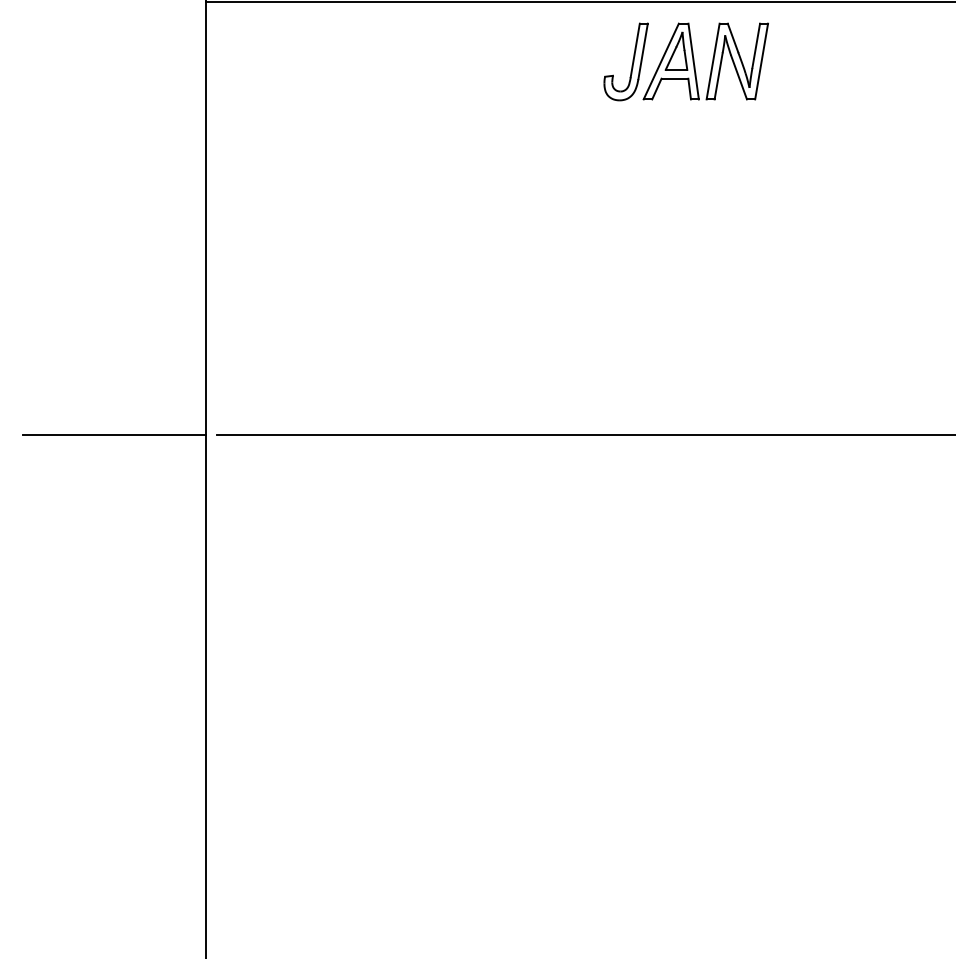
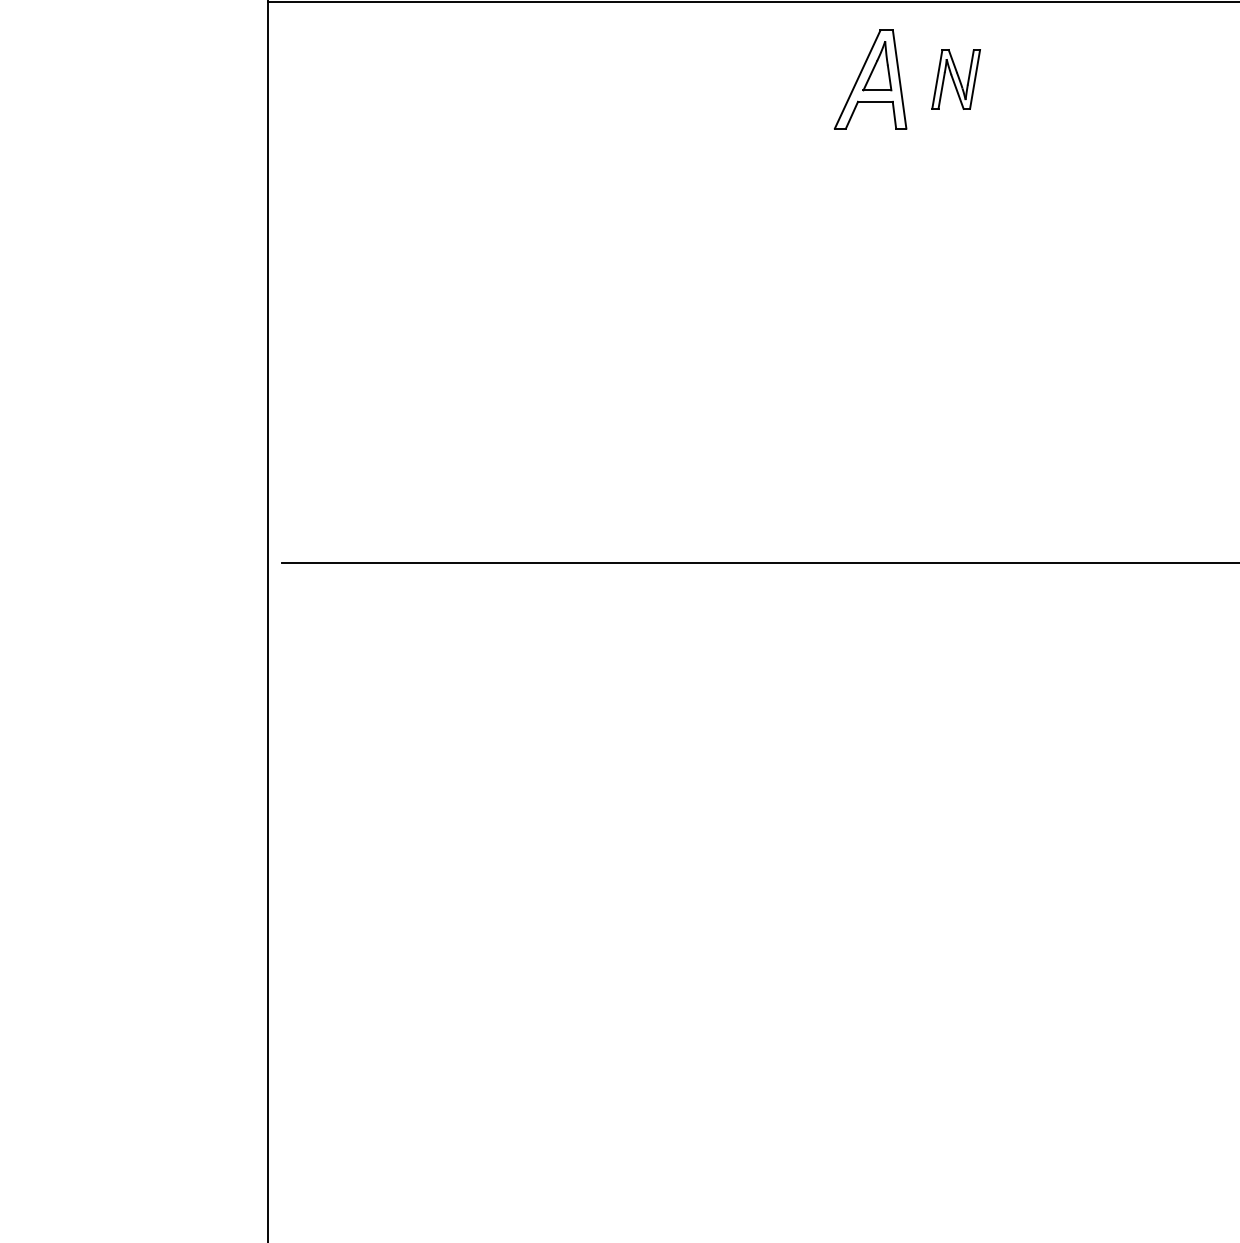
part: (632, 61) -> (820, 79), removed
part: (736, 61) -> (955, 79), size x0.6
line: (114, 434) -> (148, 563), removed

